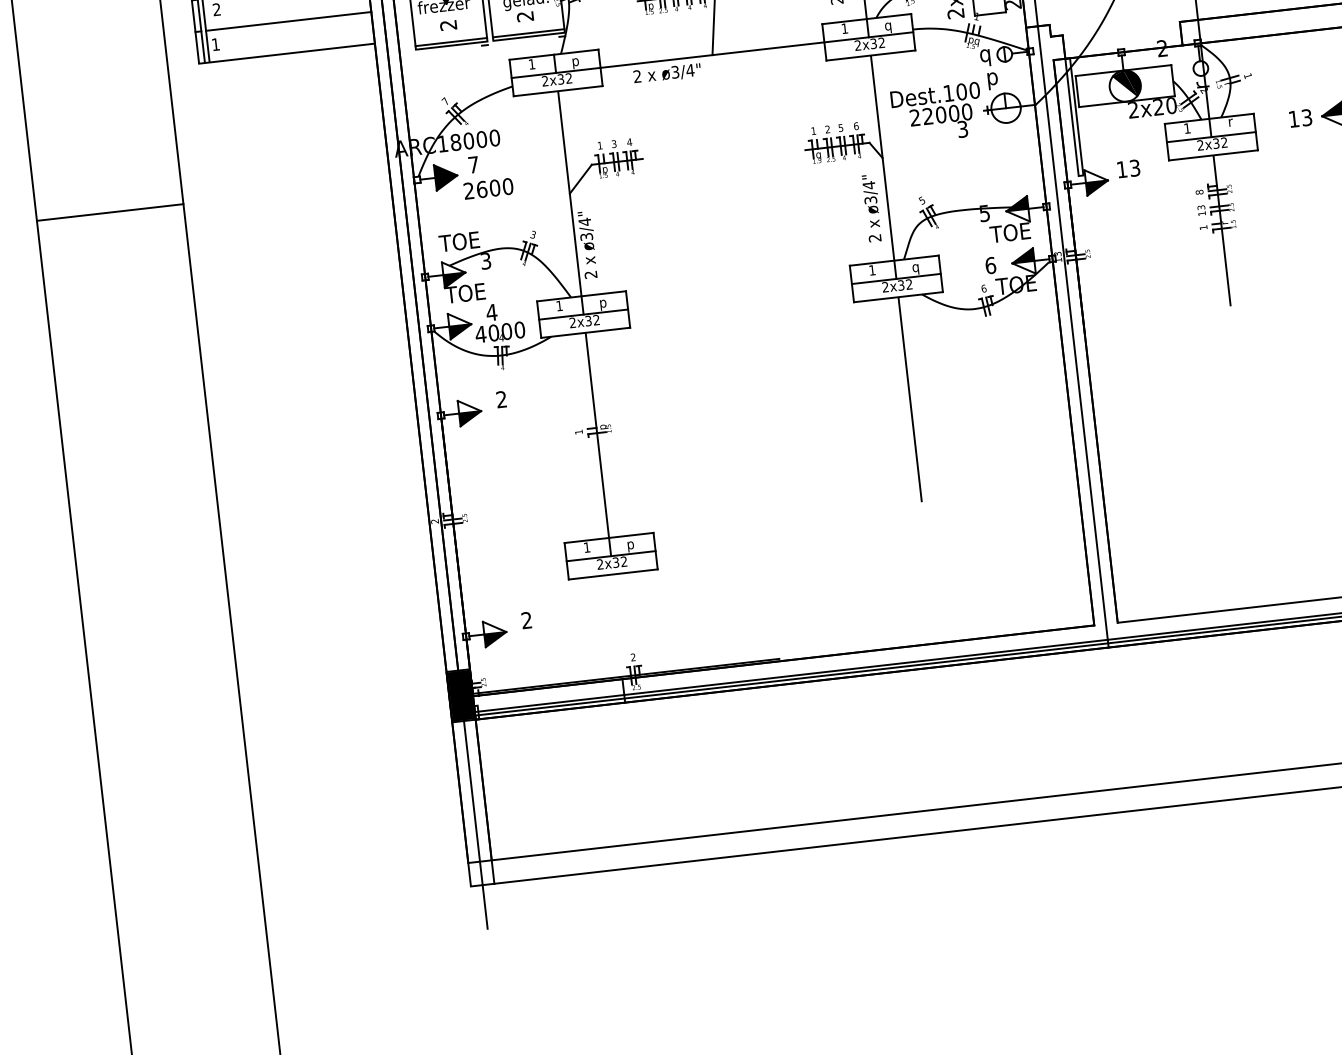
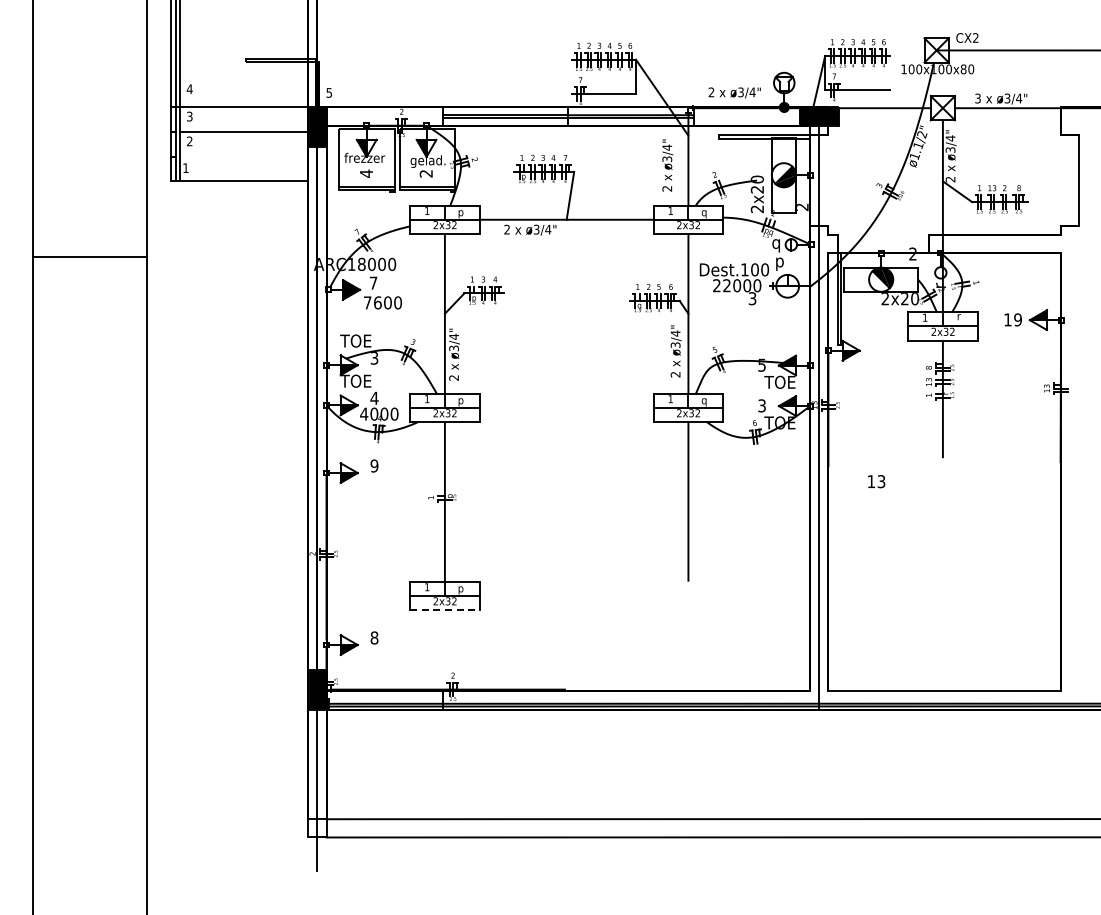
line: (288, 21) -> (243, 156), removed
text: (447, 25) -> (365, 173), 2 -> 4
text: (1306, 117) -> (1017, 319), 13 -> 19
text: (1128, 168) -> (876, 481), moved
text: (468, 190) -> (367, 302), 2600 -> 7600
line: (110, 211) -> (90, 256), moved
text: (991, 265) -> (762, 405), 6 -> 3
text: (501, 398) -> (374, 465), 2 -> 9
line: (612, 574) -> (444, 610), solid -> dashed
text: (526, 619) -> (374, 637), 2 -> 8

